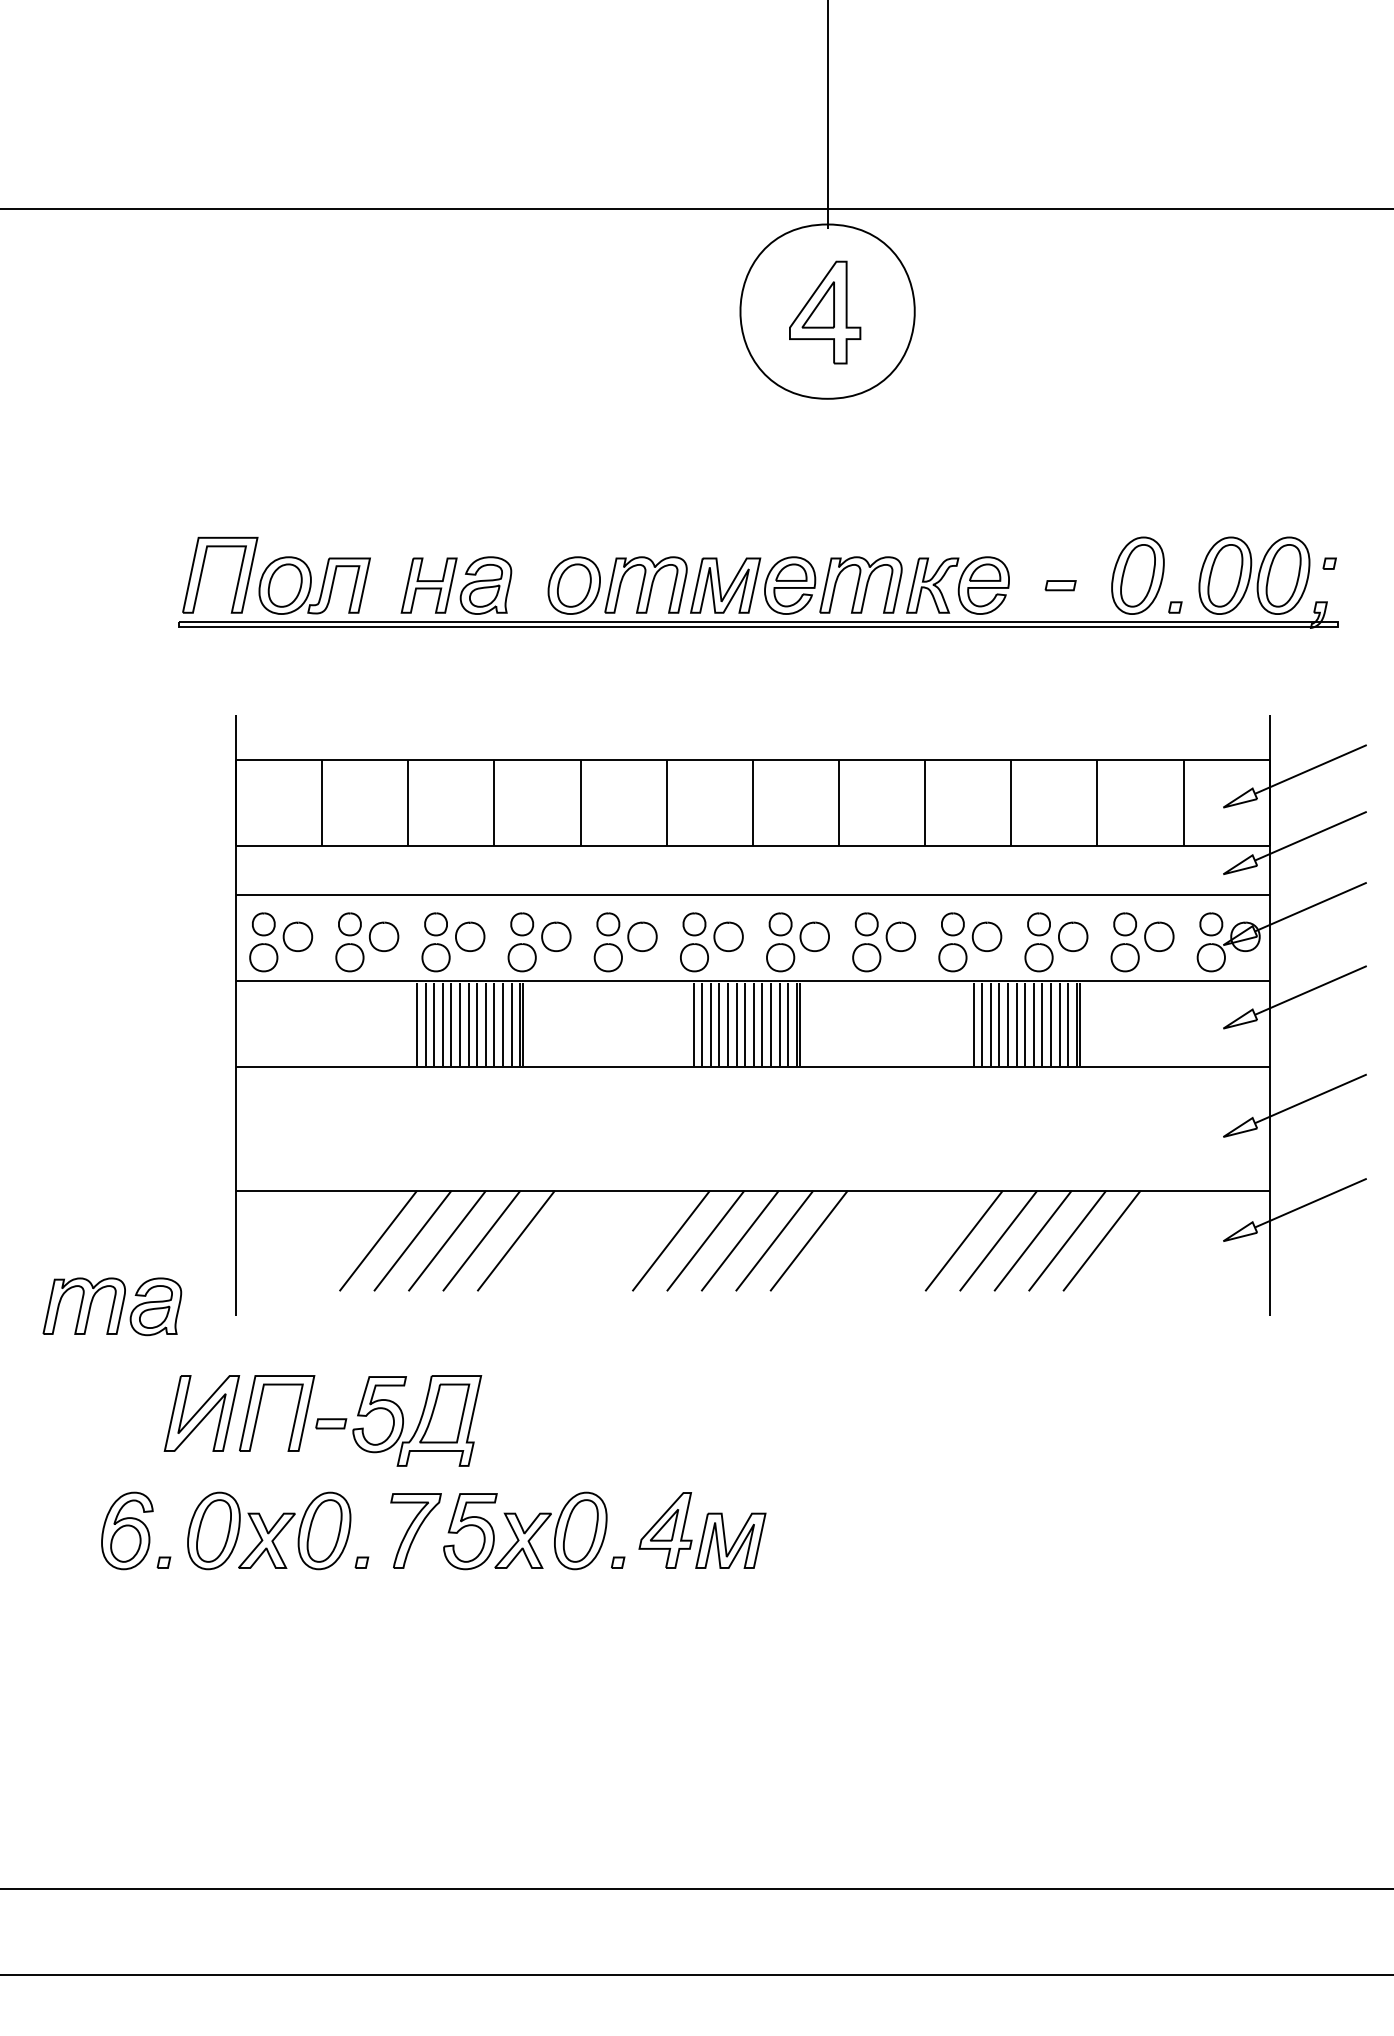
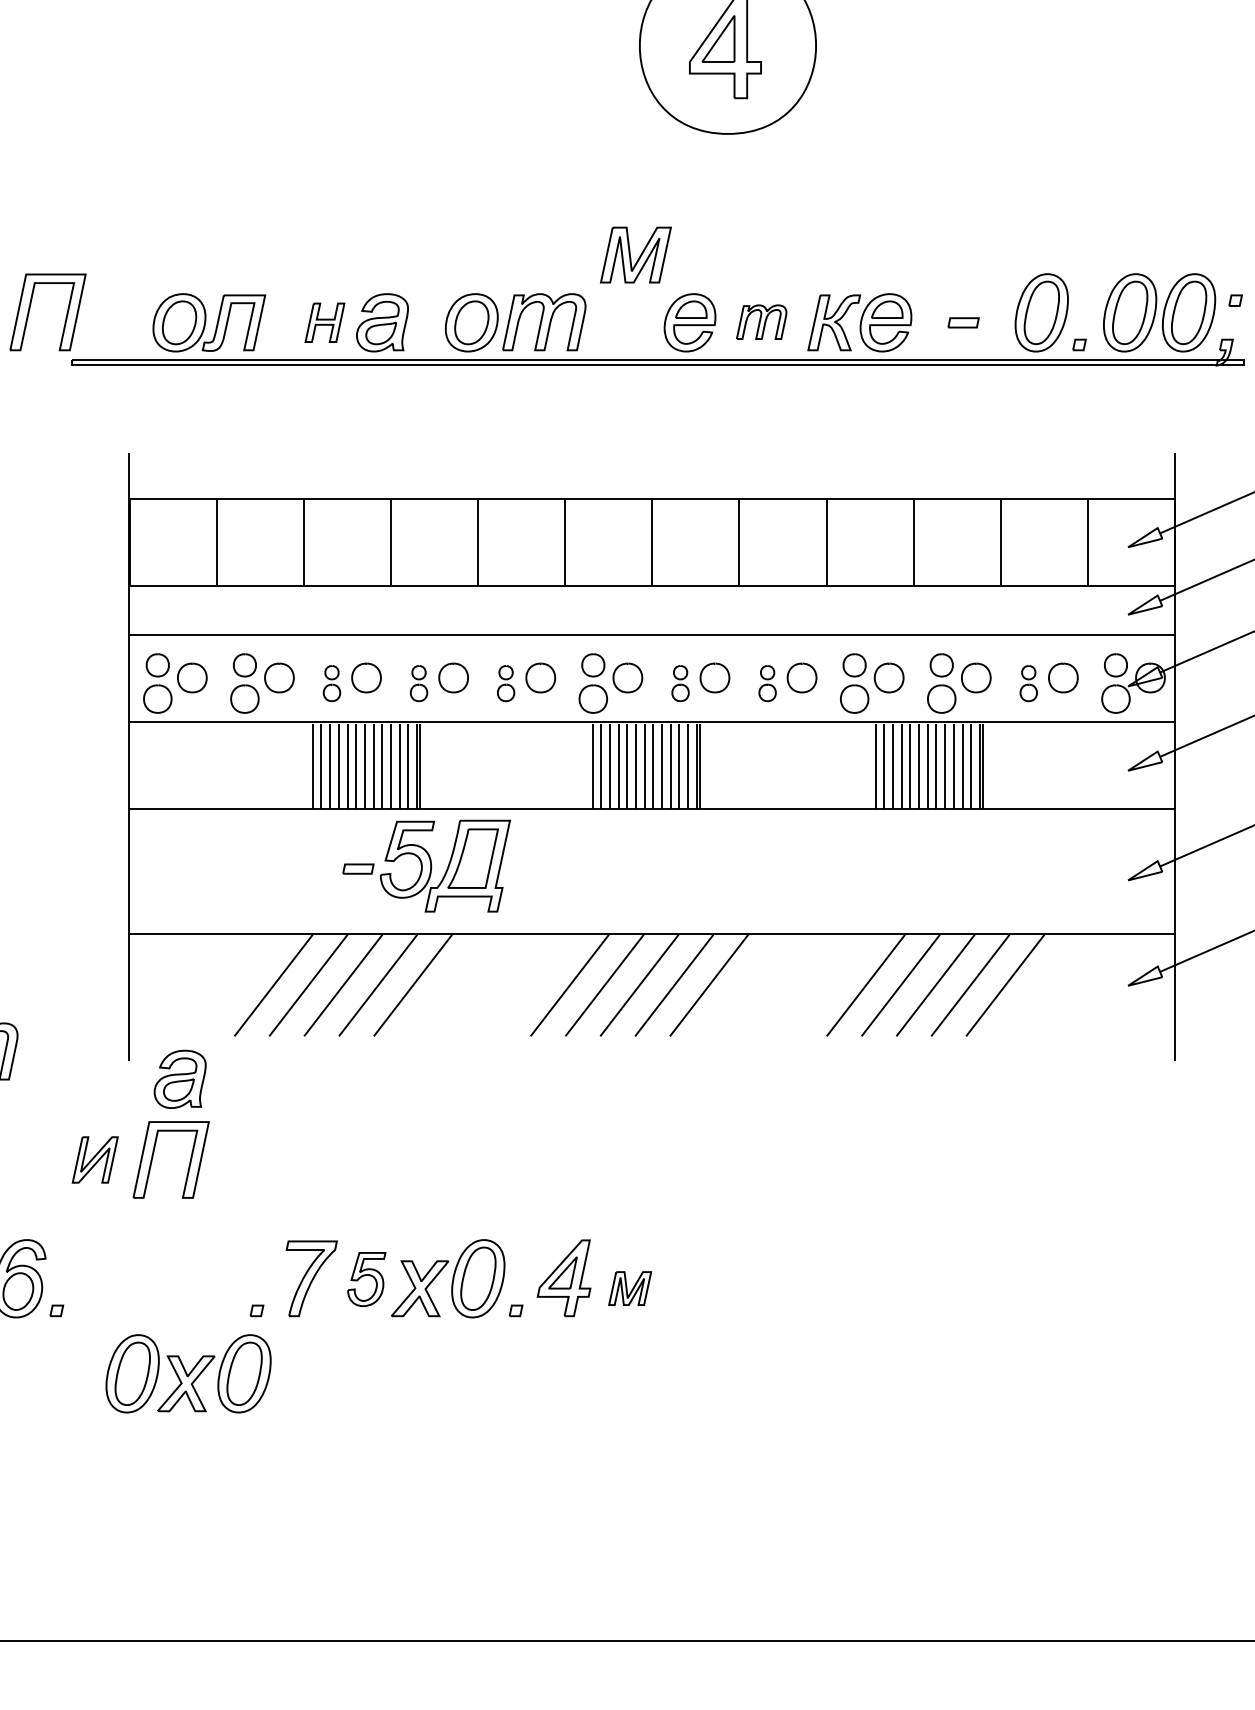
part: (203, 569) -> (31, 306), moved
part: (860, 584) -> (761, 321), size x0.6
part: (428, 585) -> (324, 322), size x0.7
part: (725, 585) -> (635, 254), moved
part: (435, 942) -> (331, 683), size x0.6
part: (521, 942) -> (418, 683), size x0.6
part: (607, 942) -> (505, 683), size x0.6
part: (780, 942) -> (680, 683), size x0.6
part: (866, 942) -> (767, 683), size x0.6
part: (1124, 942) -> (1028, 683), size x0.6
part: (155, 1306) -> (179, 1079), moved
part: (201, 1413) -> (94, 1159), size x0.6
part: (398, 1420) -> (426, 865), moved
part: (269, 1530) -> (188, 1373), moved
part: (470, 1531) -> (366, 1279), size x0.7
part: (730, 1540) -> (629, 1288), size x0.6

